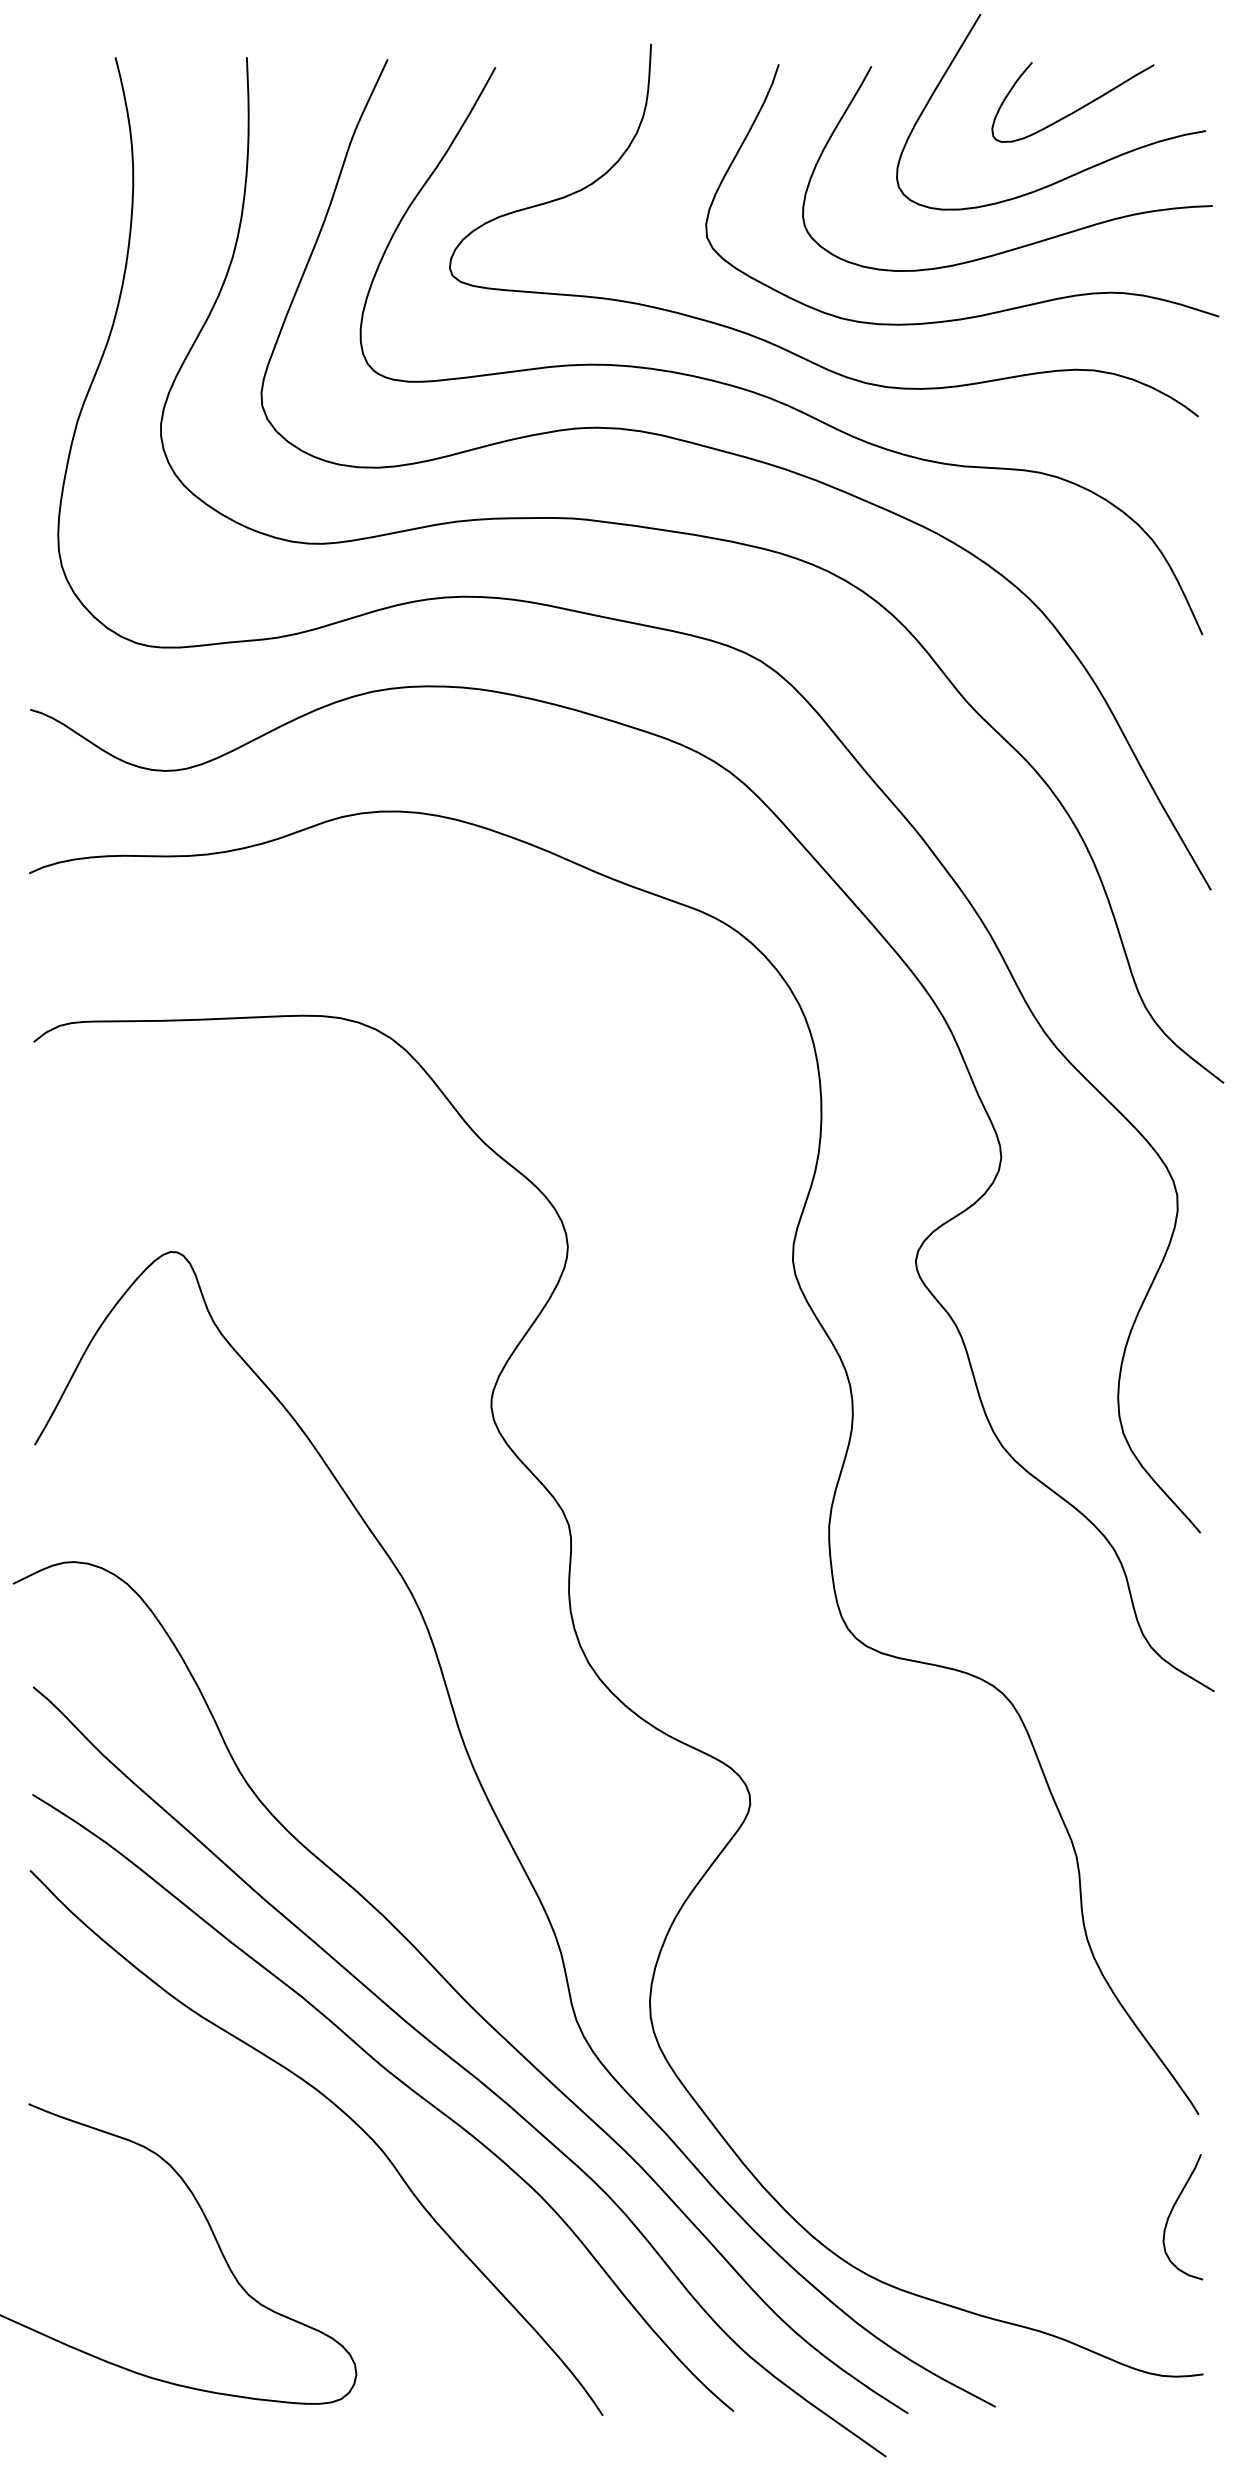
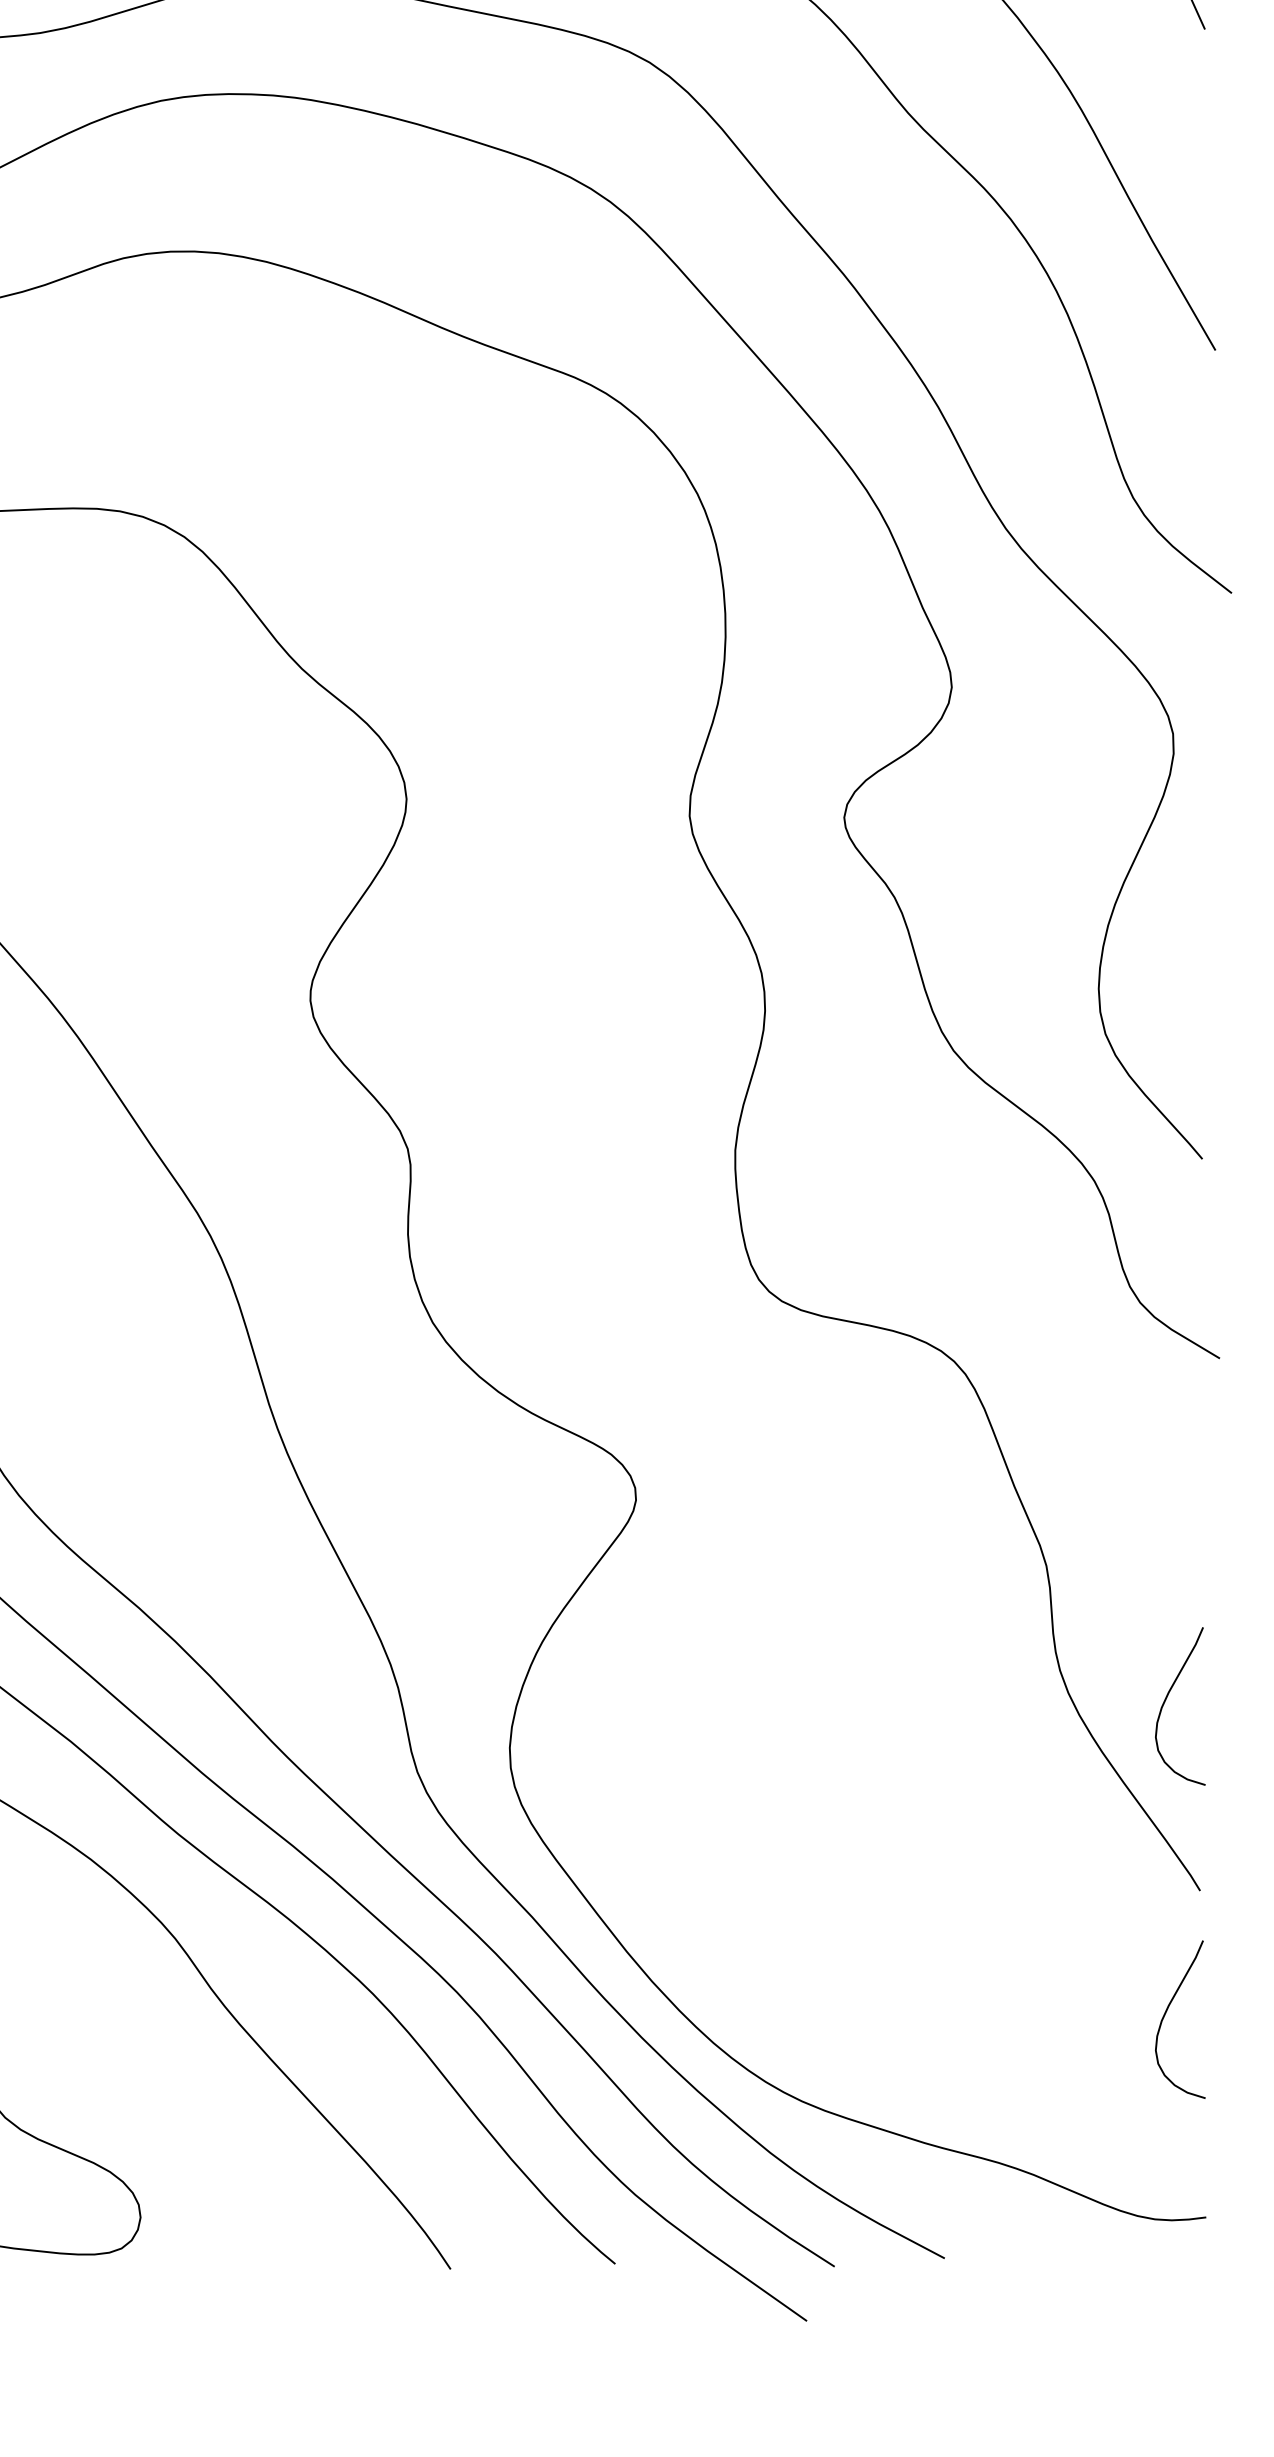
curve: (1172, 1962) -> (1167, 1699), added

